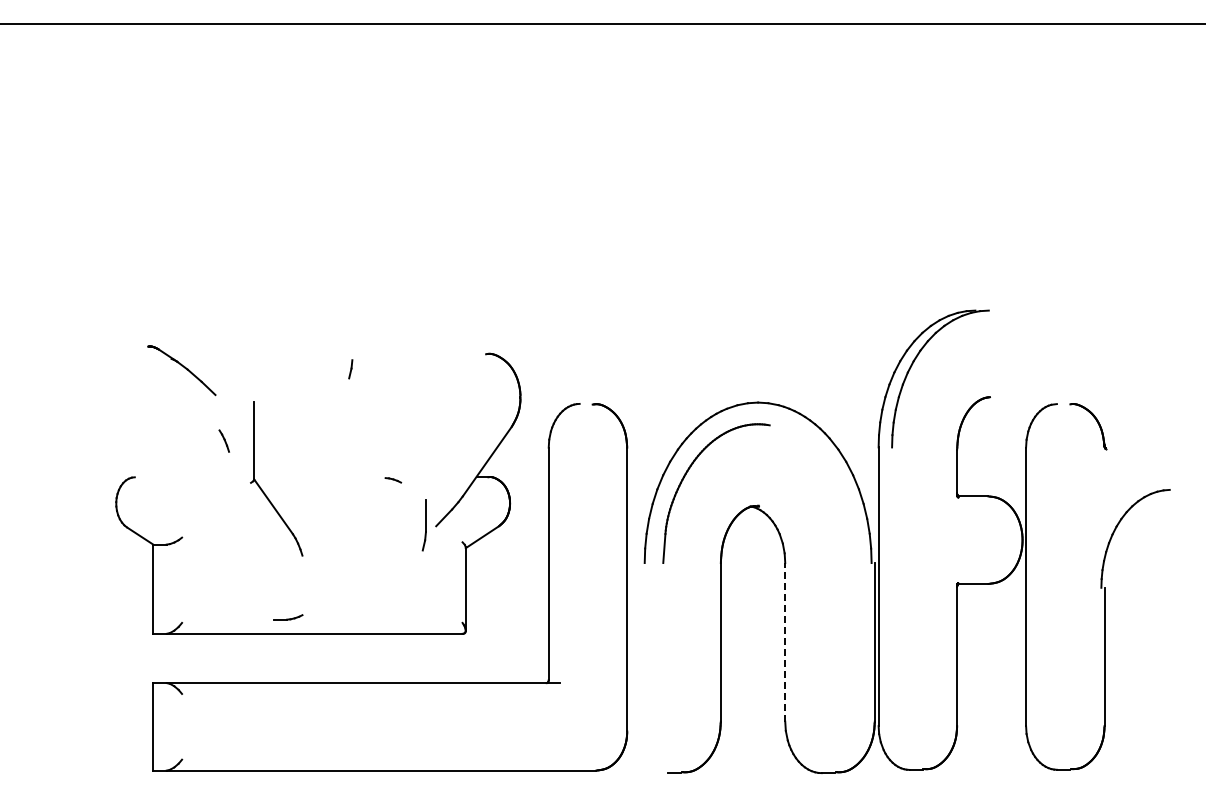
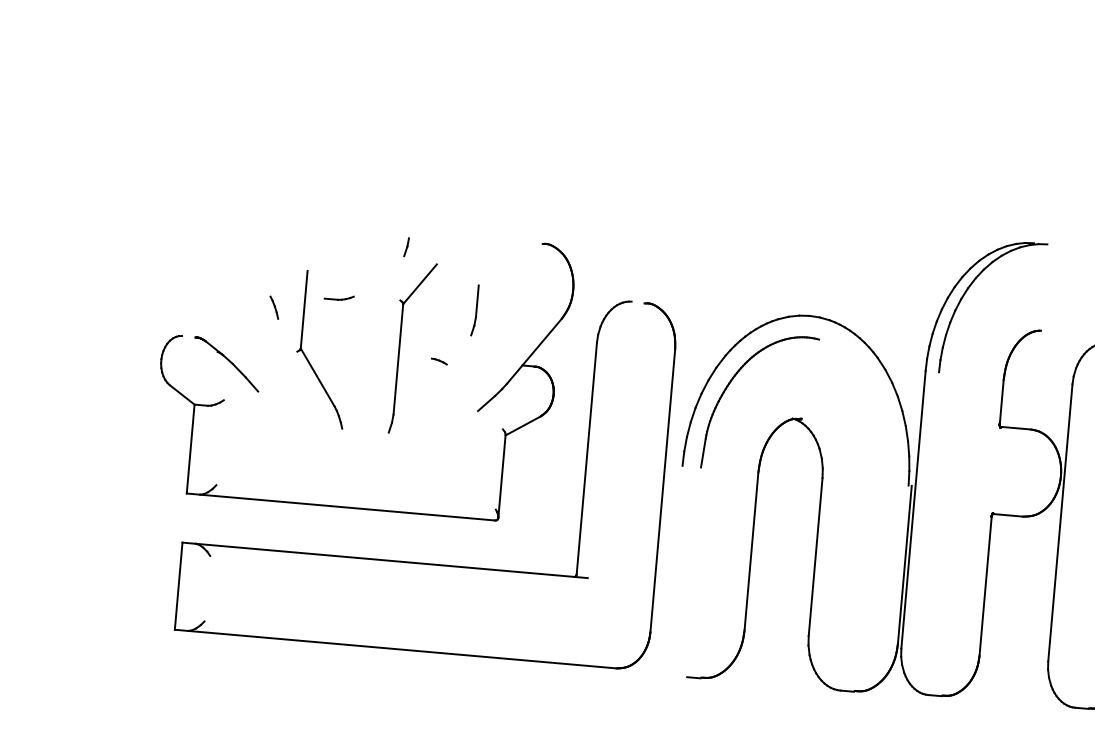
part: (181, 370) -> (226, 364), moved
part: (352, 469) -> (399, 347), added
part: (423, 525) -> (474, 310), moved
part: (288, 617) -> (339, 297), moved
line: (785, 641) -> (815, 556), dashed -> solid

